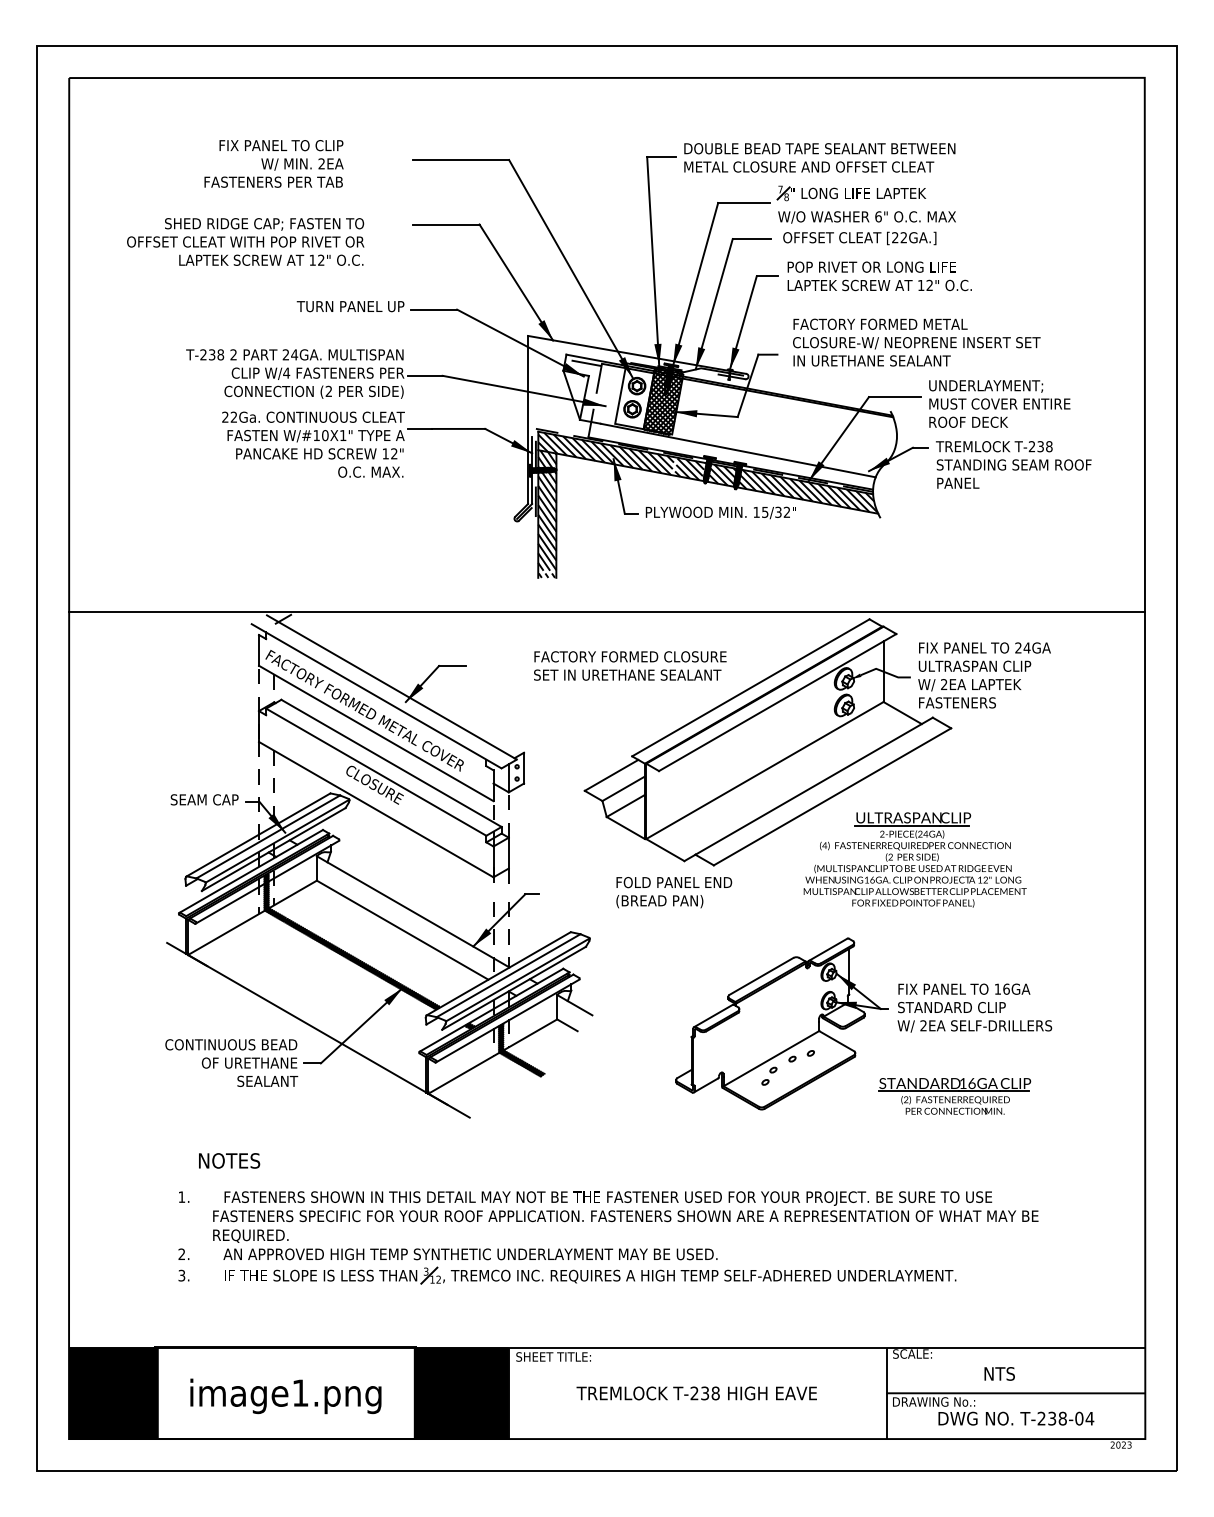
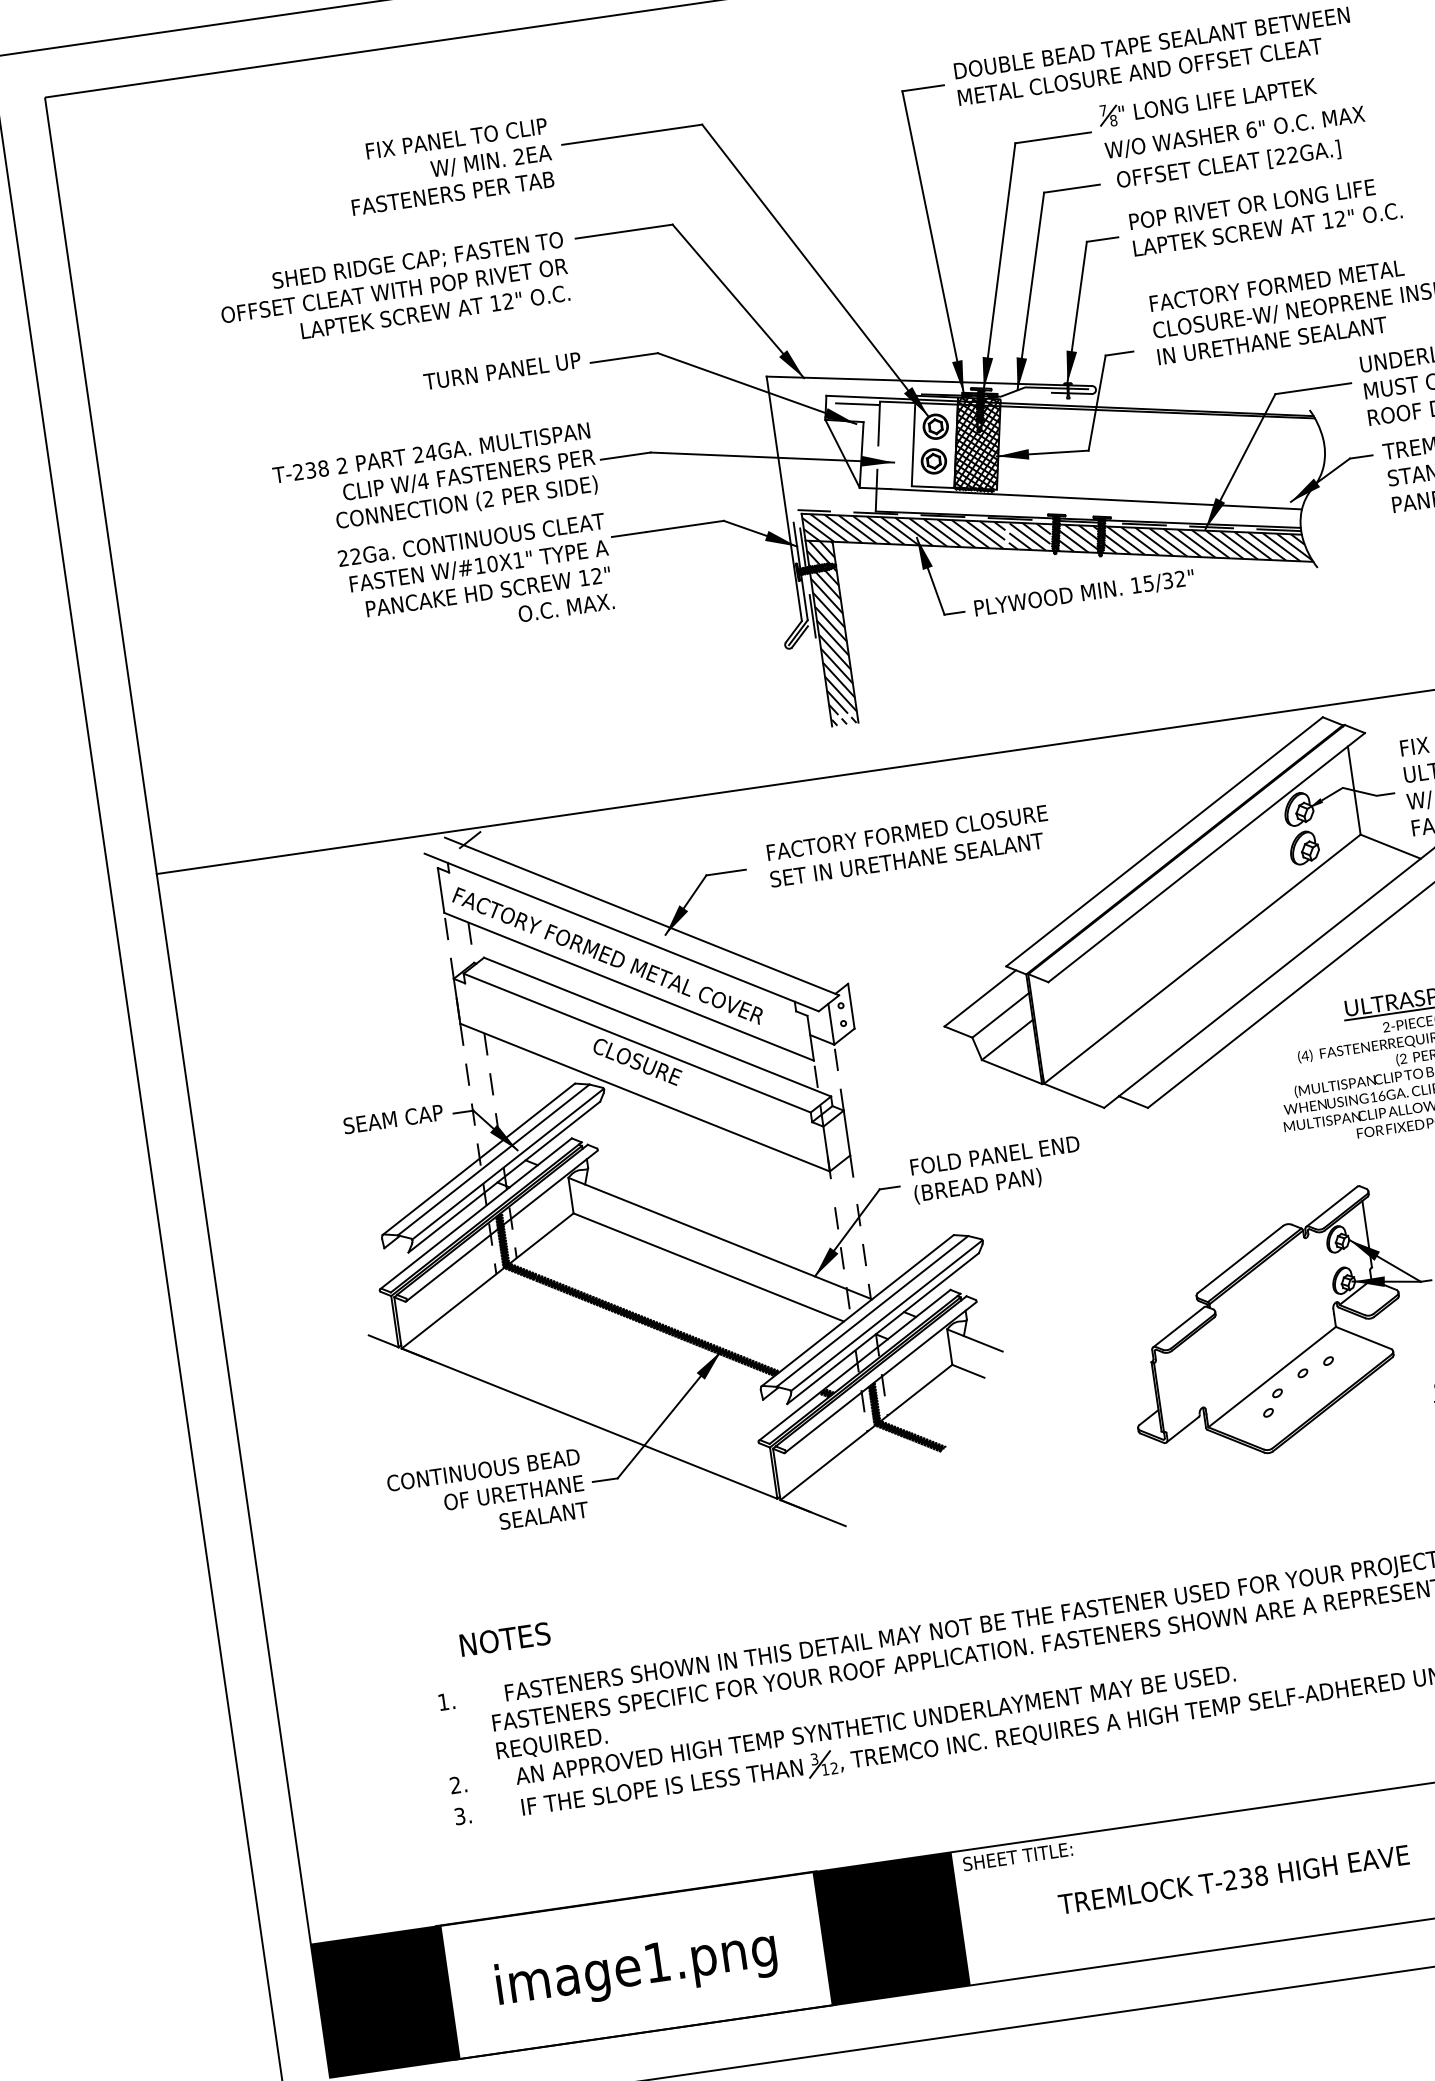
text: (273, 163) -> (448, 166), moved
text: (245, 241) -> (393, 290), moved
text: (630, 665) -> (909, 845), moved
text: (674, 892) -> (997, 1169), moved

